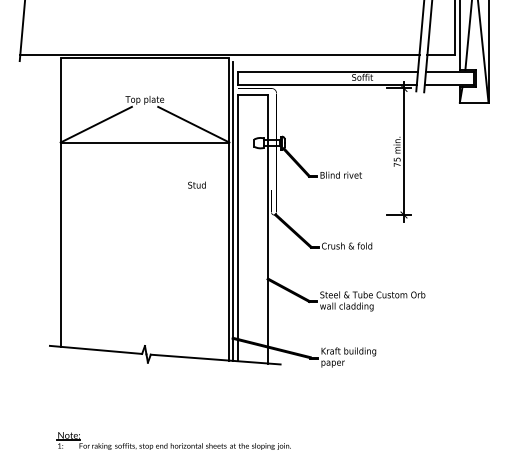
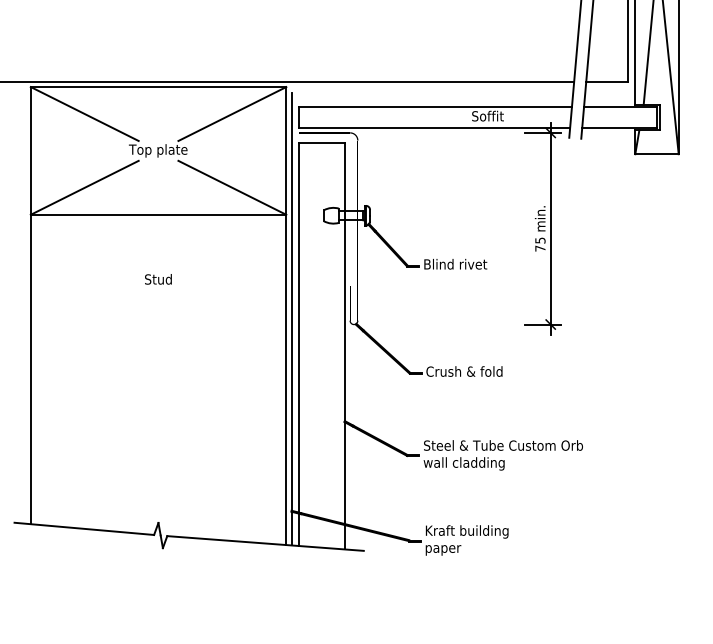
line: (95, 75) -> (83, 113), added
line: (193, 75) -> (231, 113), added
text: (196, 184) -> (157, 278), moved

